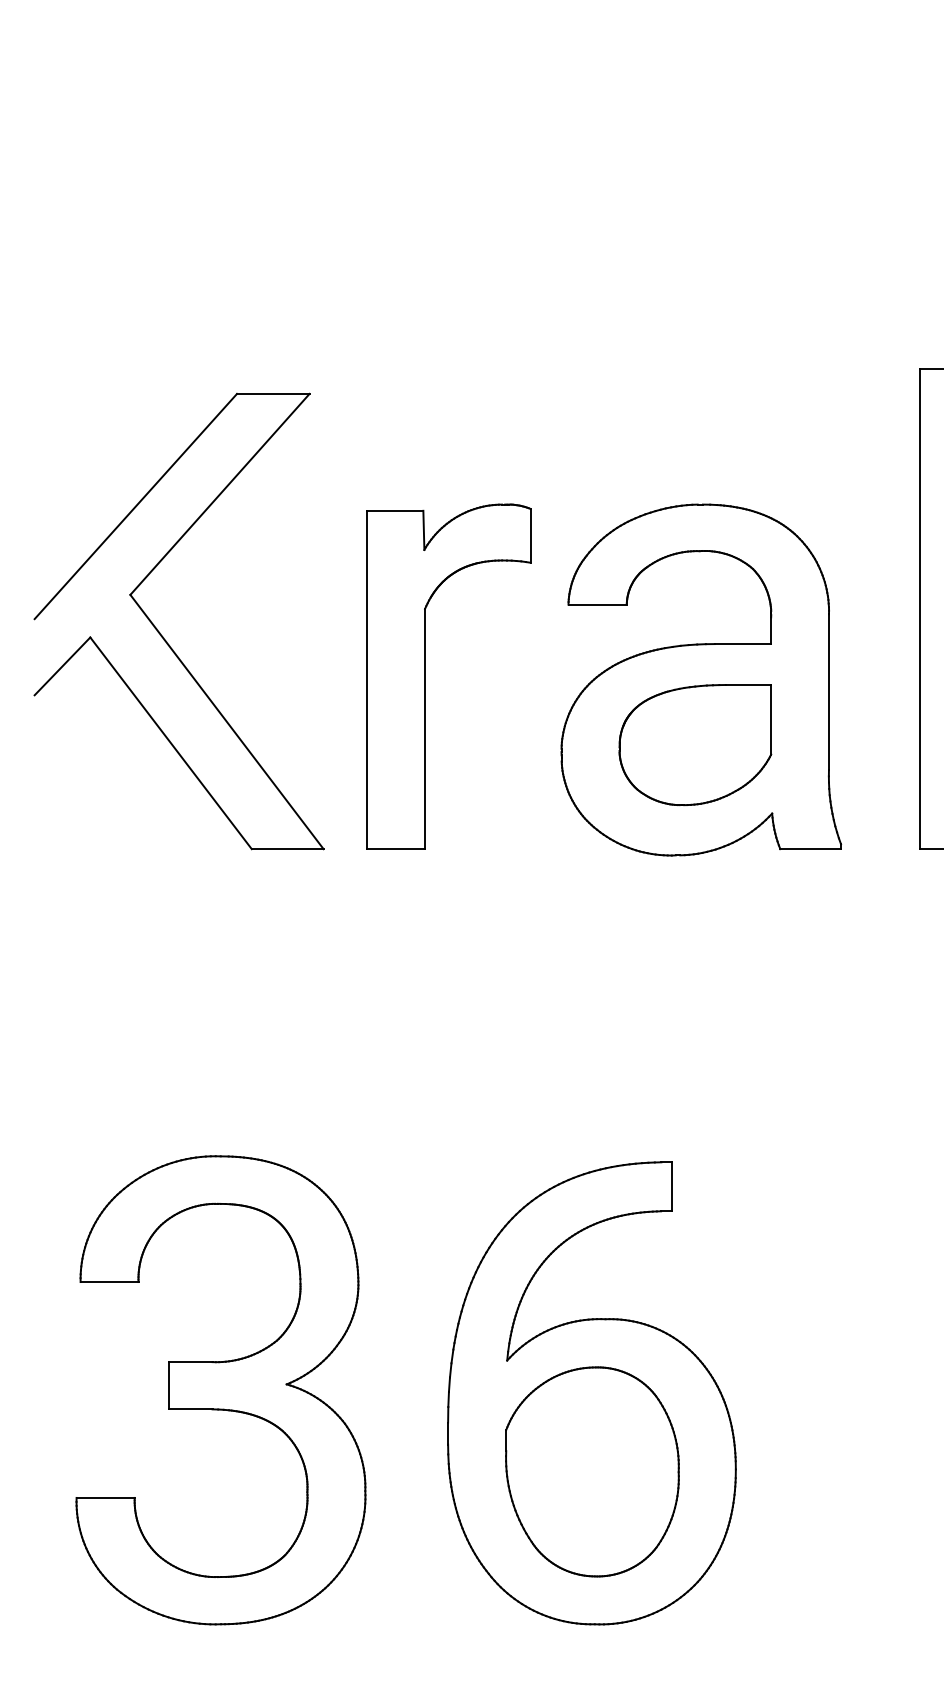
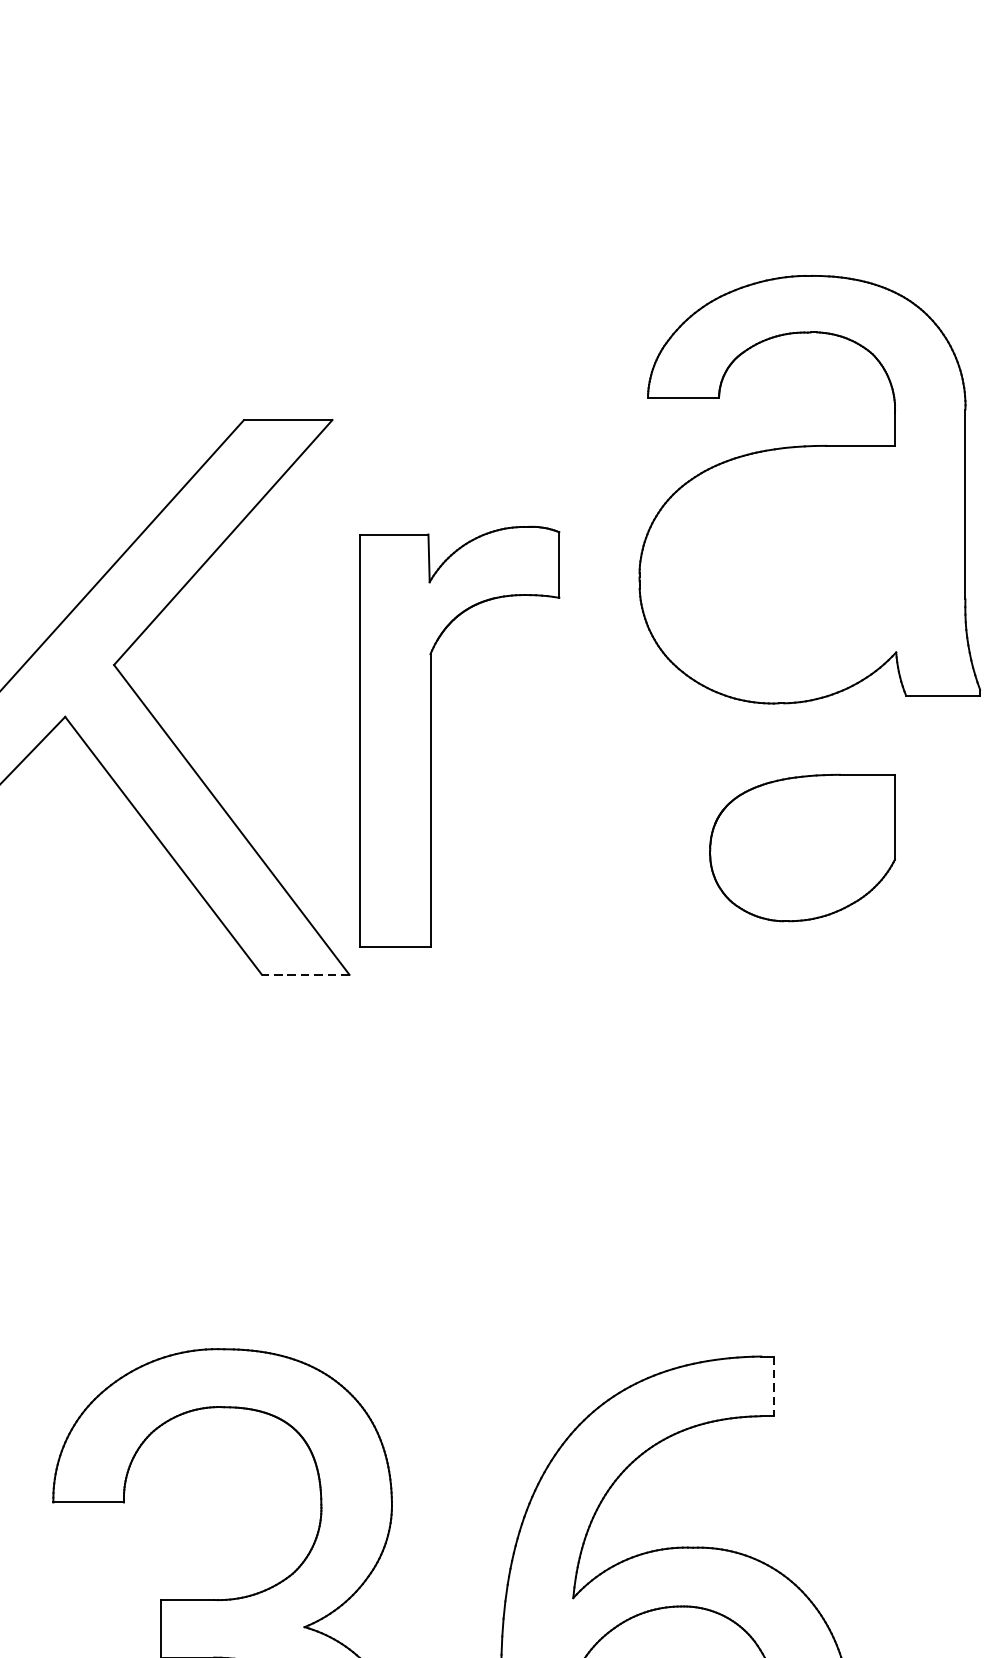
part: (425, 676) -> (431, 736), moved
part: (701, 679) -> (810, 489), moved
line: (287, 849) -> (305, 975), solid -> dashed
line: (671, 1187) -> (773, 1387), solid -> dashed

